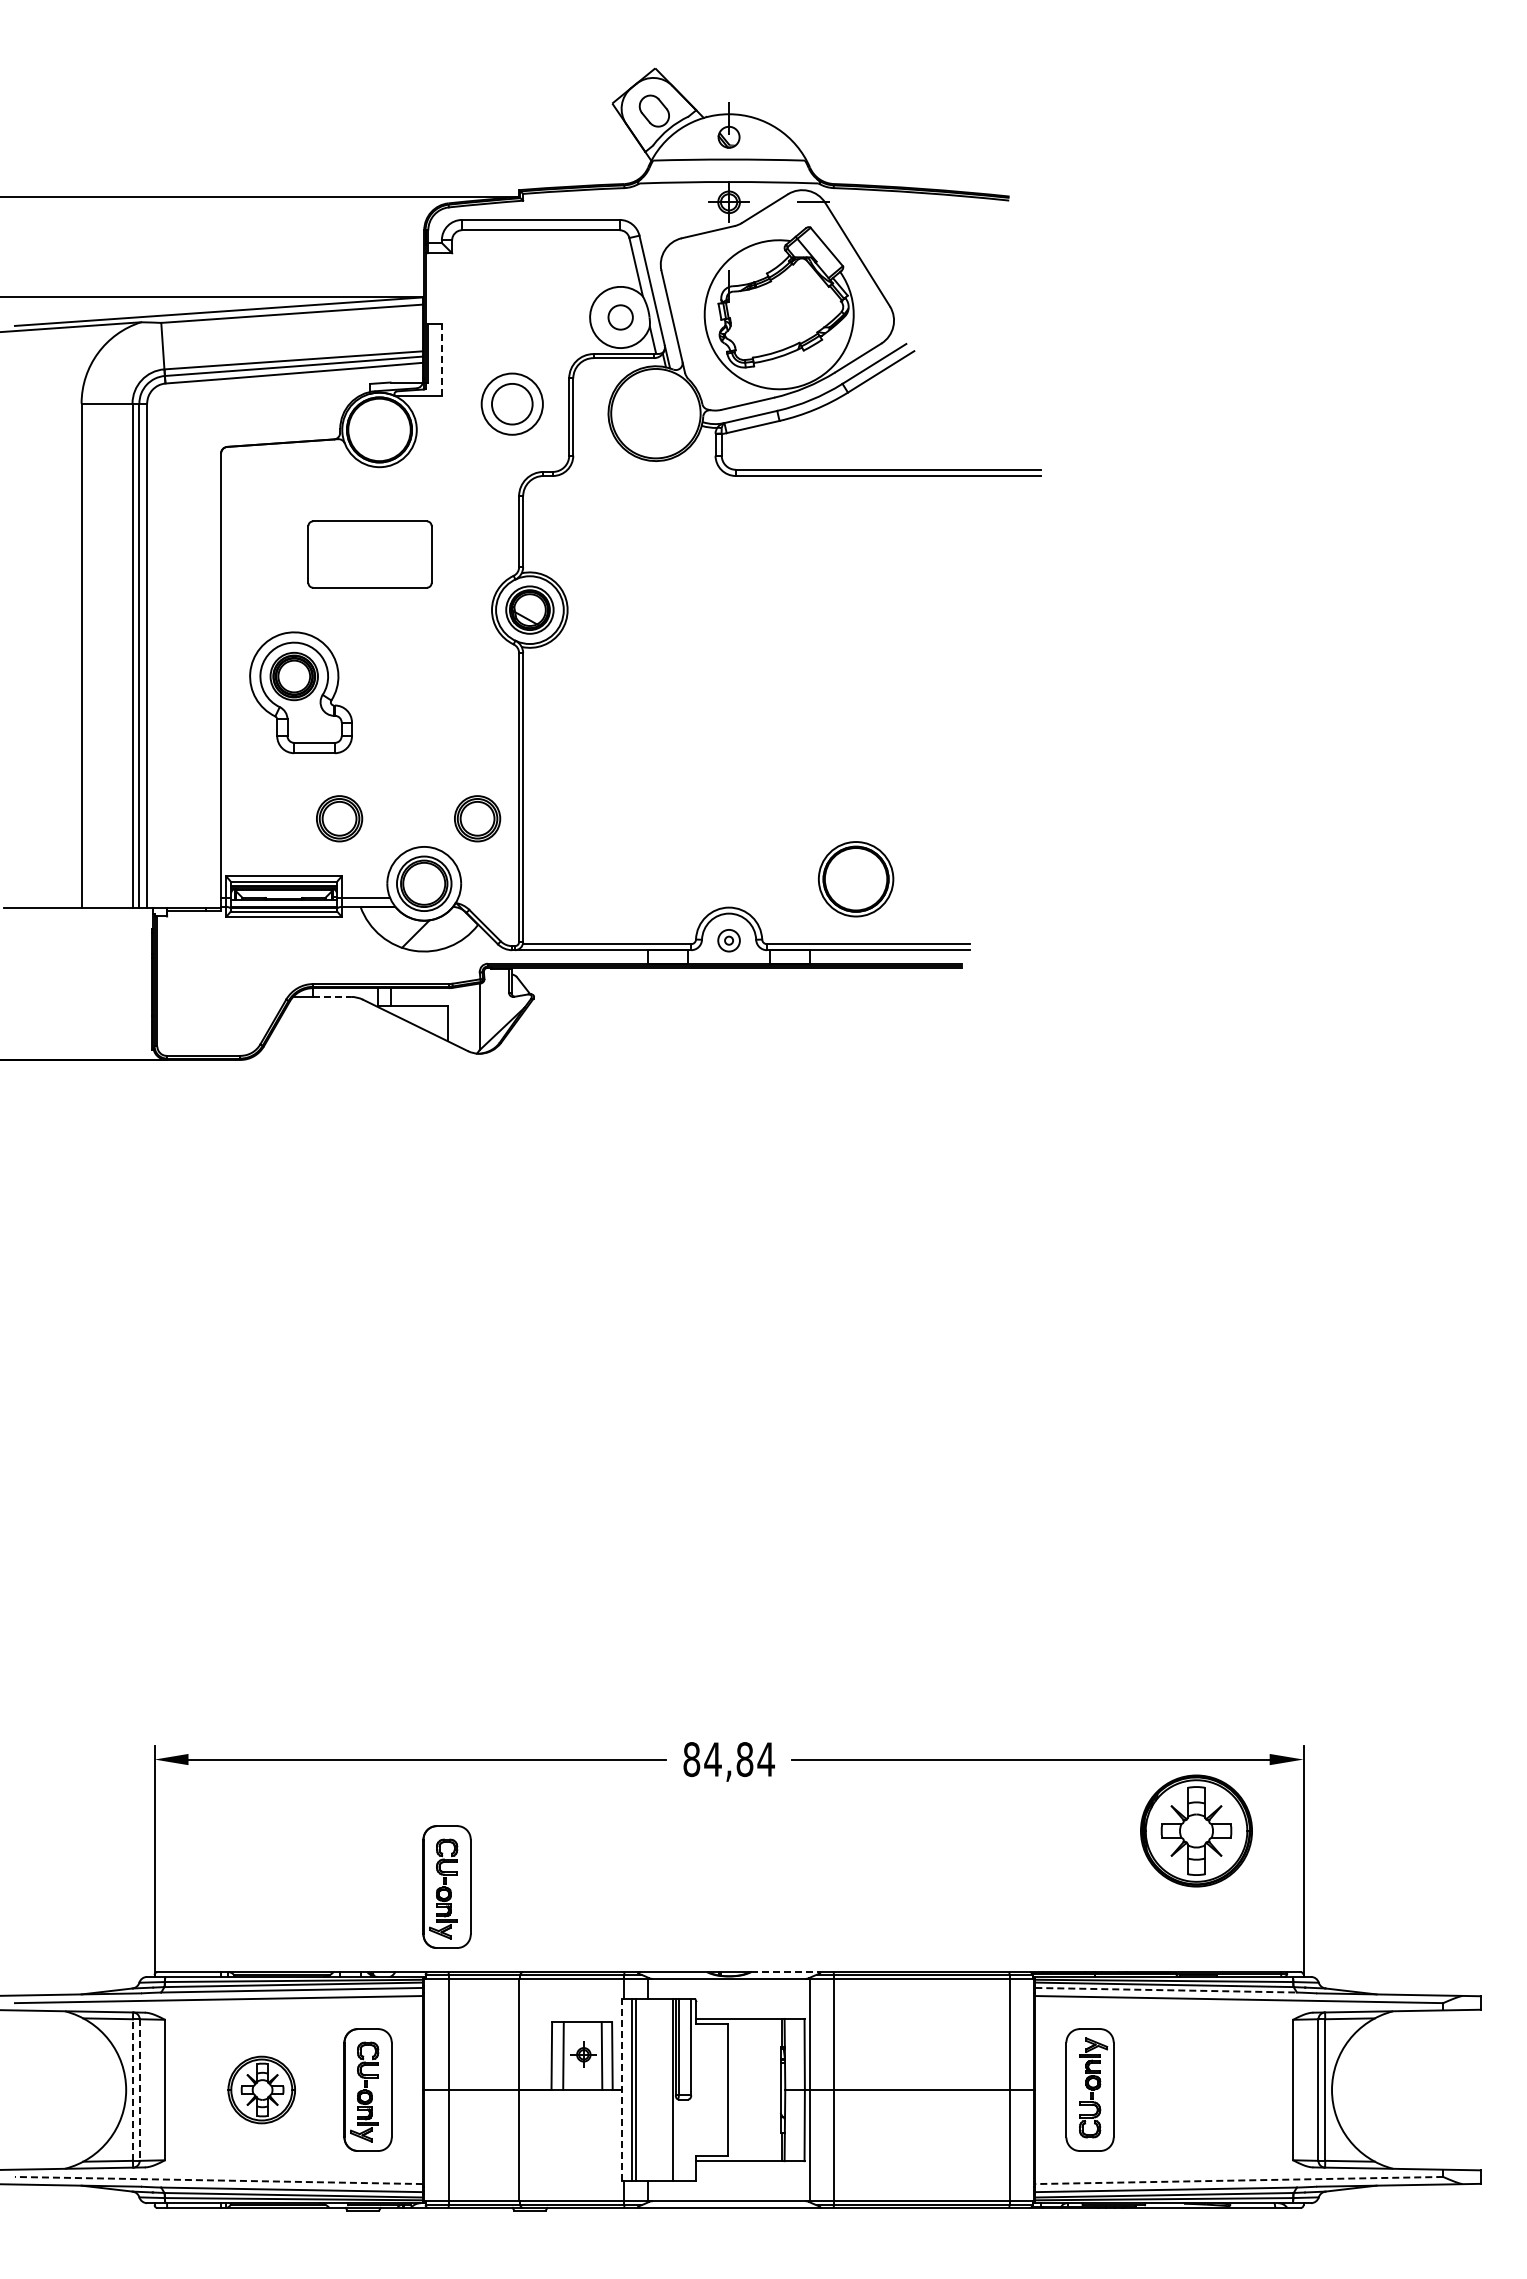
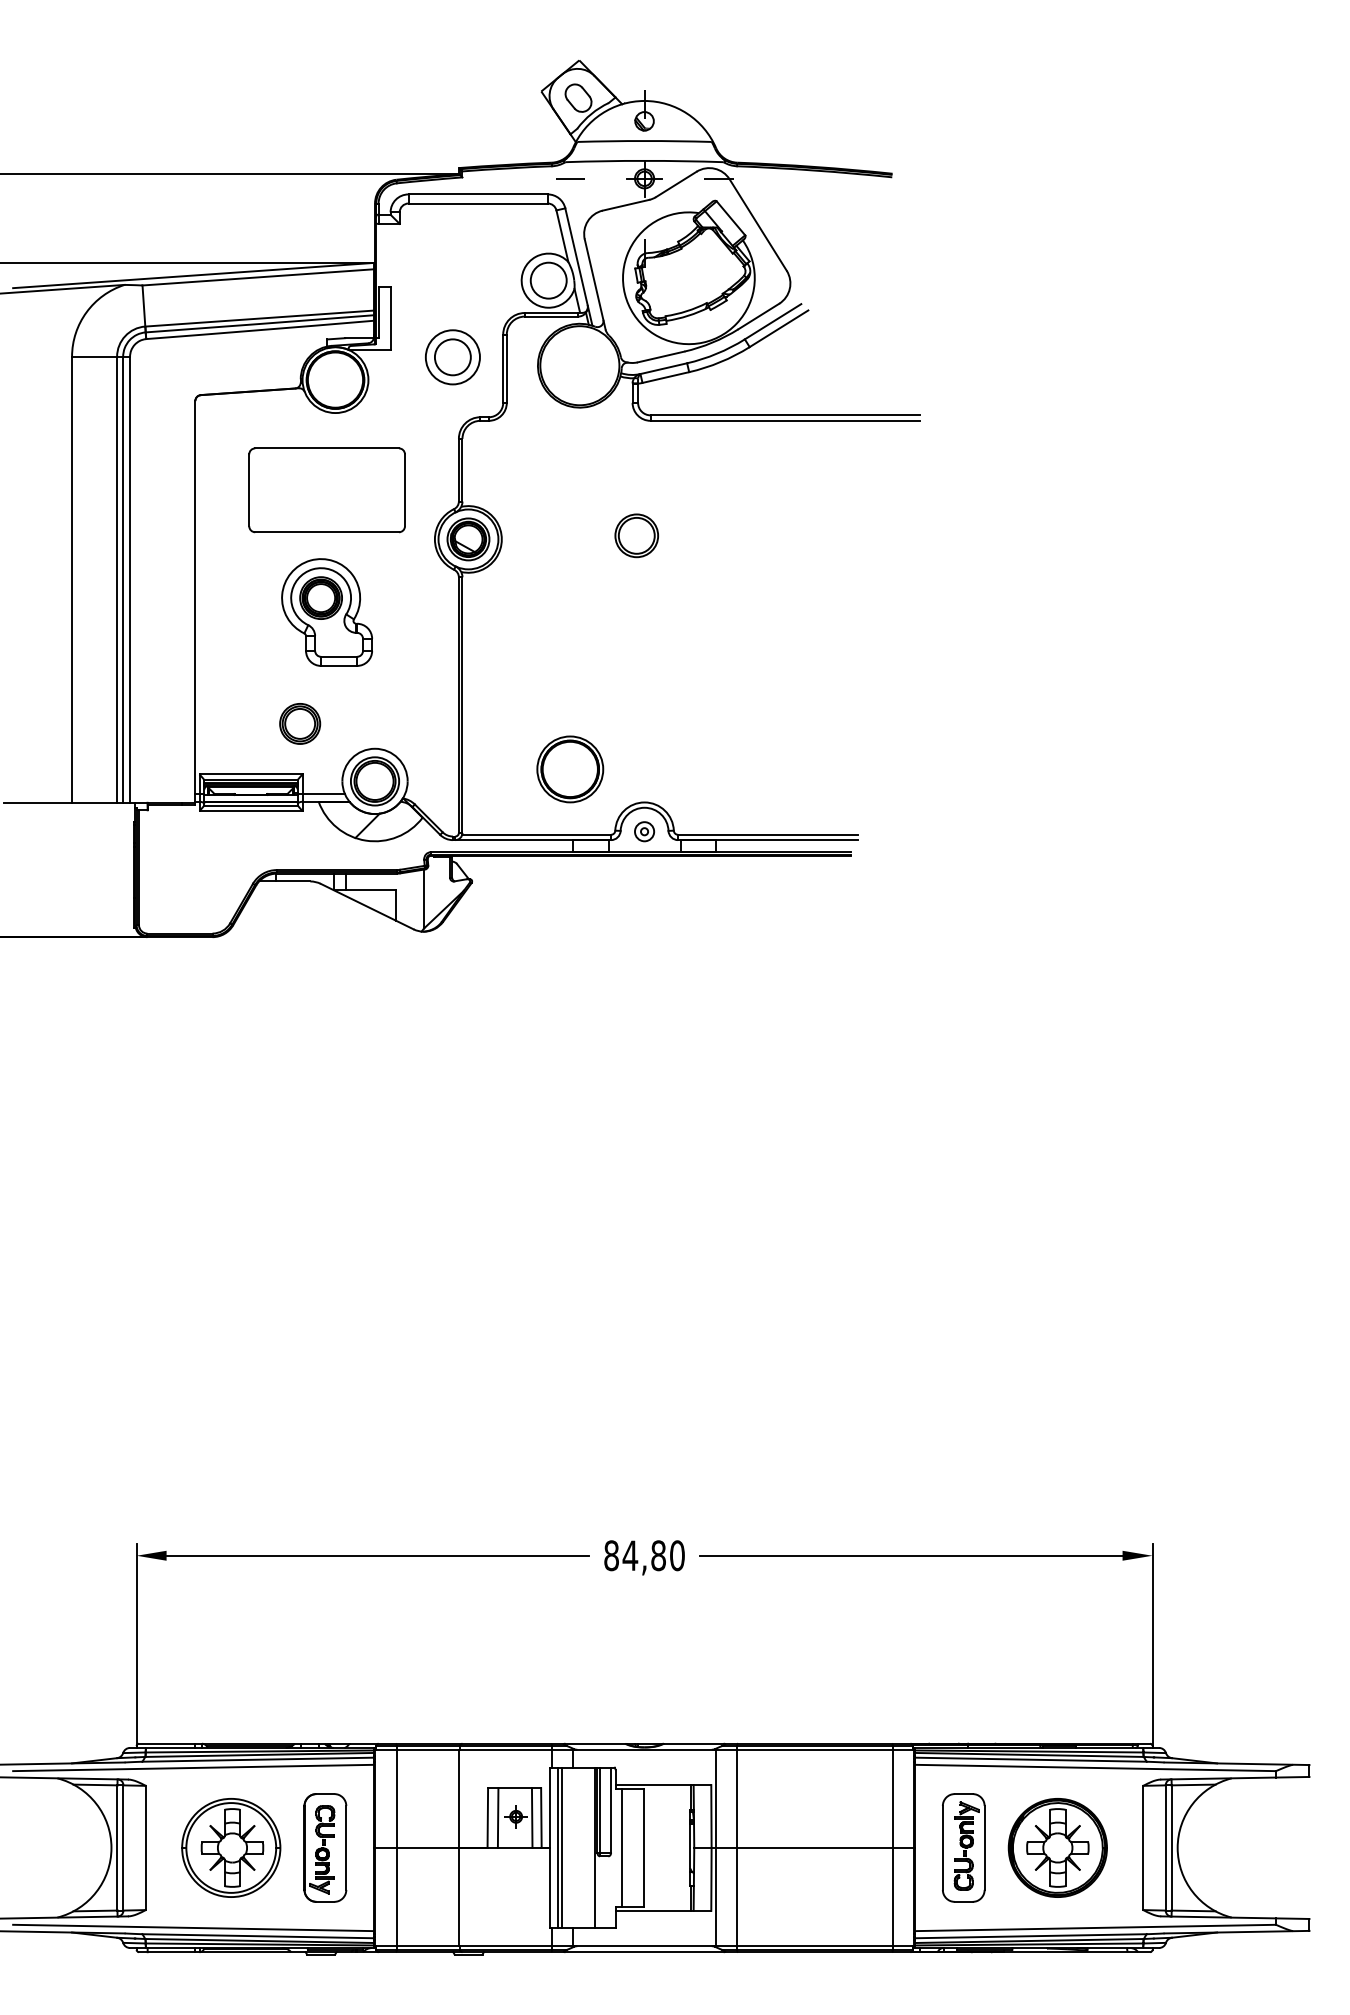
line: (644, 202) -> (569, 179), added
circle: (620, 317) -> (548, 280), size x1.67
line: (441, 360) -> (390, 318), dashed -> solid
part: (369, 554) -> (326, 490), size x1.43
part: (720, 606) -> (636, 536), added
part: (300, 692) -> (326, 612), moved
part: (477, 818) -> (422, 723), removed
part: (856, 879) -> (570, 769), moved
line: (332, 996) -> (293, 881), dashed -> solid
text: (765, 1759) -> (676, 1555), 84,84 -> 84,80
part: (1196, 1830) -> (1057, 1847), moved
part: (446, 1886) -> (394, 1667), removed
line: (784, 1972) -> (693, 1744), dashed -> solid
line: (1166, 1990) -> (1031, 1759), dashed -> solid
part: (261, 2089) -> (231, 1847), size x1.67
line: (703, 2089) -> (621, 1847), added
line: (132, 2090) -> (117, 1848), dashed -> solid
line: (139, 2090) -> (123, 1848), dashed -> solid
line: (621, 2090) -> (549, 1848), dashed -> solid
line: (218, 2180) -> (193, 1927), dashed -> solid
line: (1239, 2180) -> (1095, 1927), dashed -> solid

